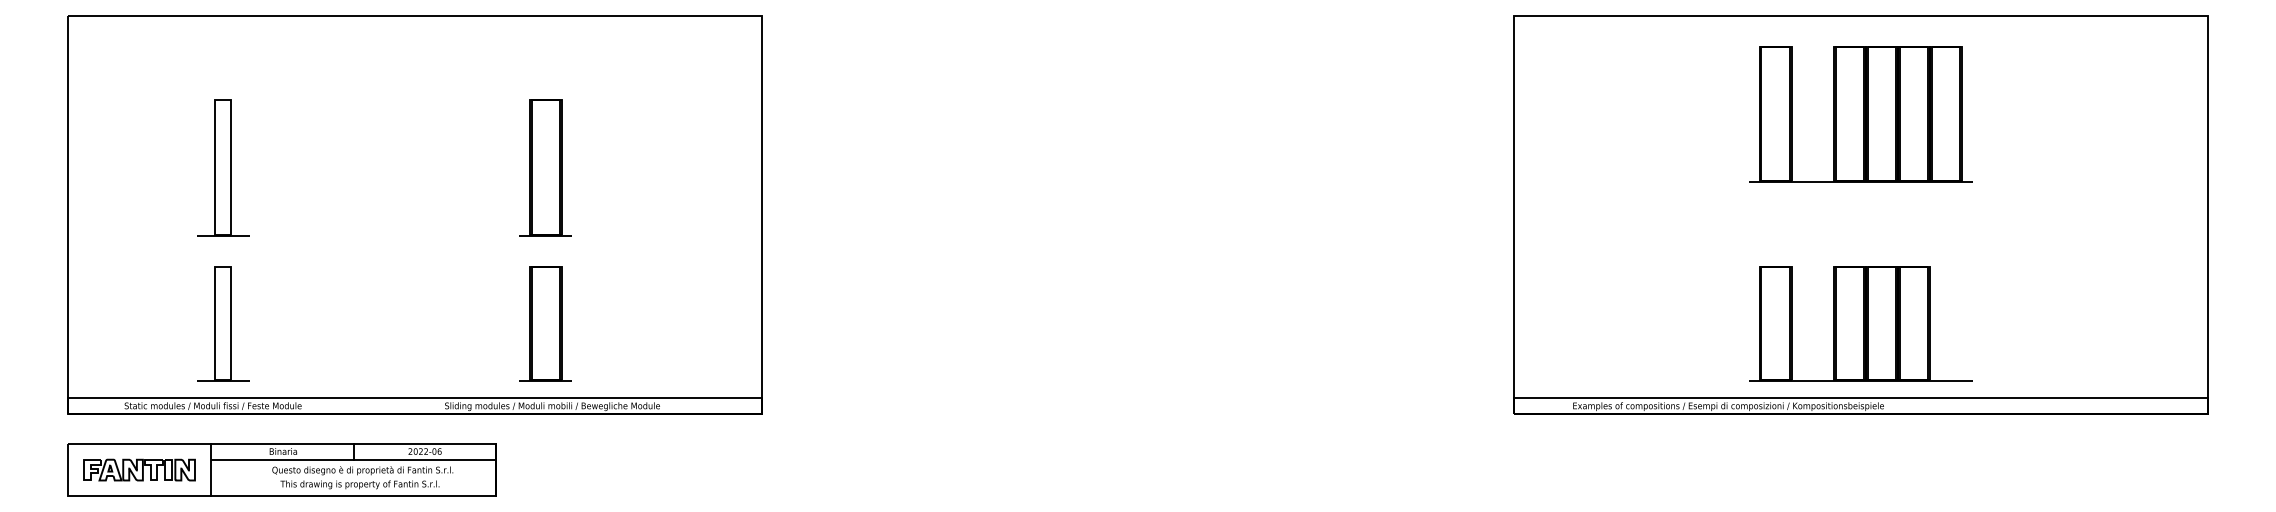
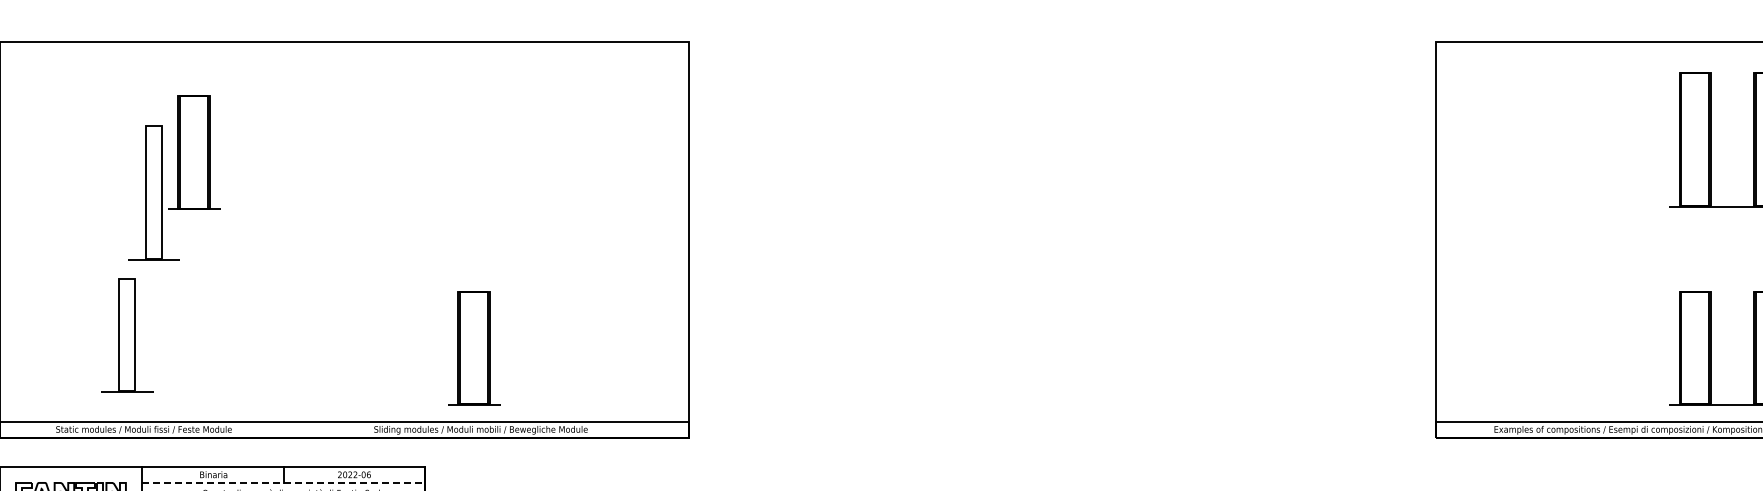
part: (263, 126) -> (193, 152), added
part: (545, 167) -> (473, 192), removed
part: (223, 323) -> (127, 334), moved
line: (353, 459) -> (283, 482), solid -> dashed

